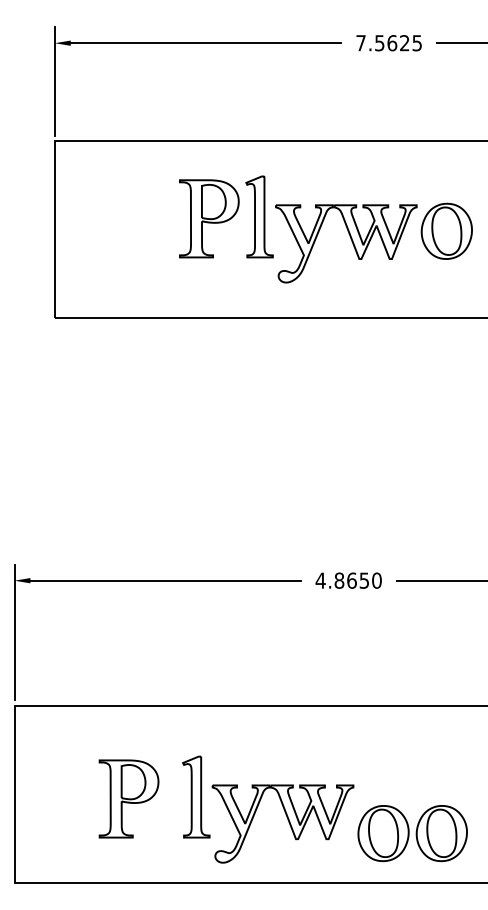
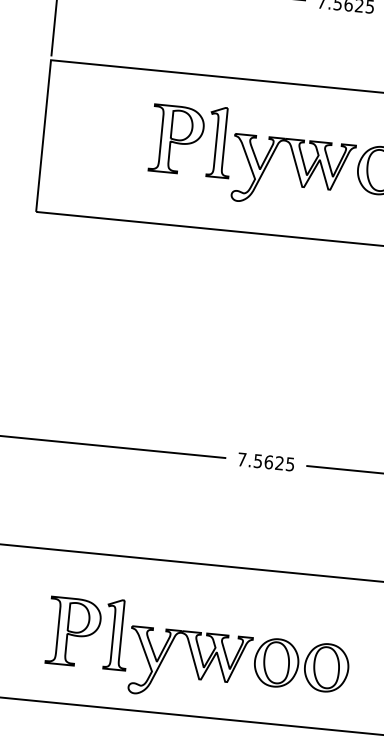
text: (348, 580) -> (265, 461), 4.8650 -> 7.5625
part: (128, 798) -> (73, 631), moved
part: (412, 833) -> (301, 665), moved

